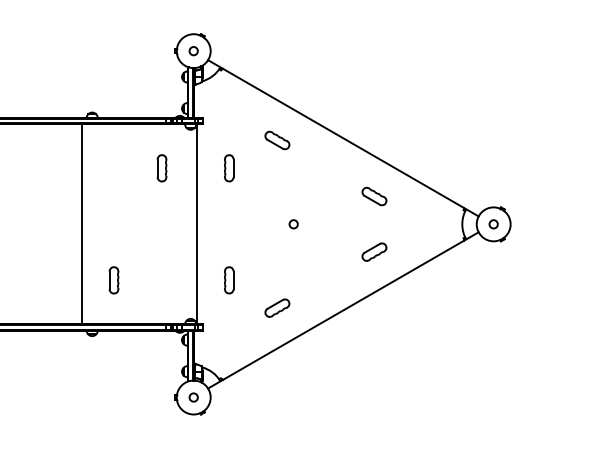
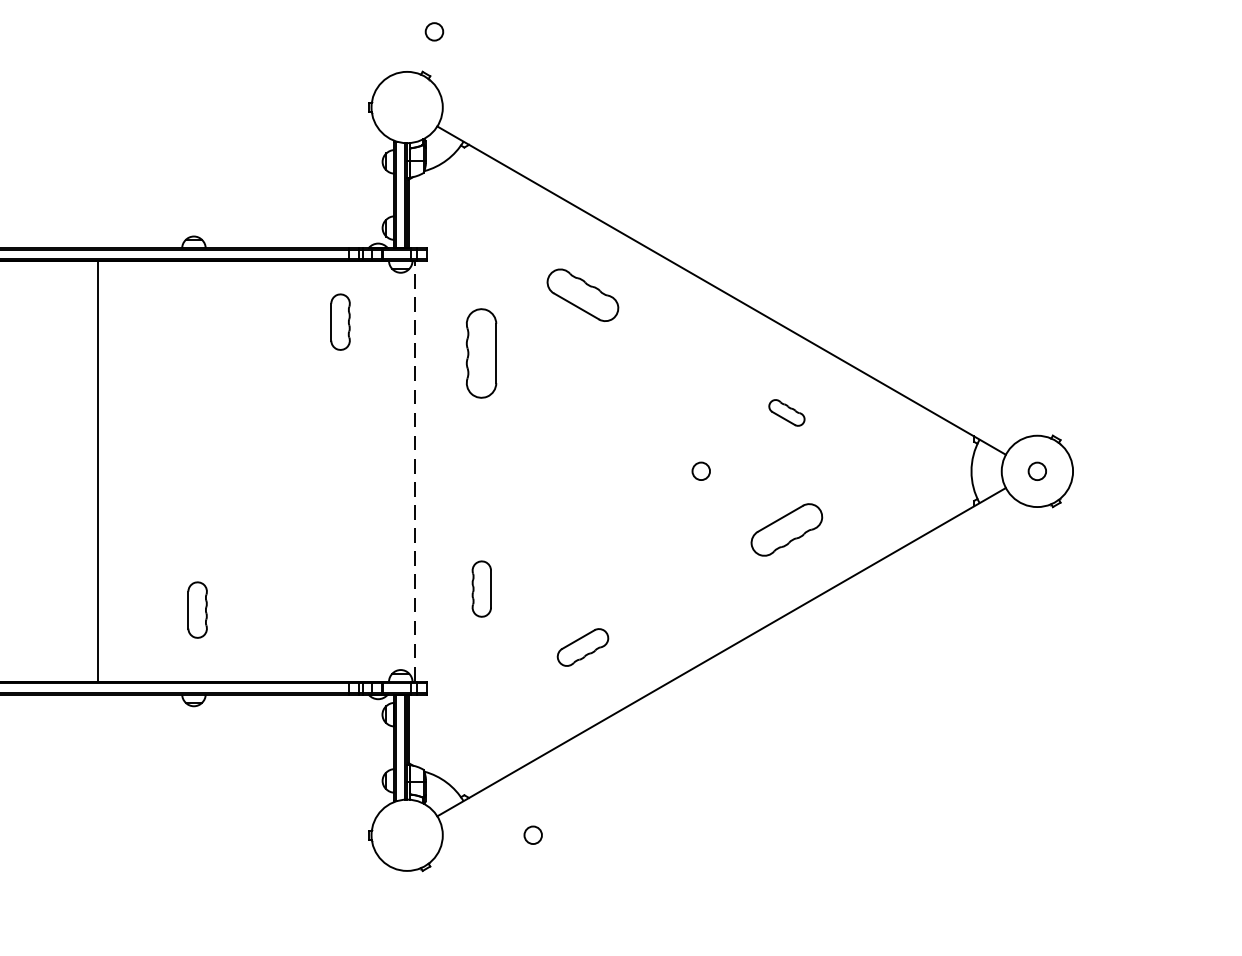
circle: (193, 51) -> (434, 32), moved
part: (277, 140) -> (583, 295), size x1.4
part: (161, 168) -> (339, 322), moved
part: (229, 168) -> (482, 354), size x1.6
part: (374, 196) -> (786, 412), size x0.7
line: (197, 223) -> (415, 469), solid -> dashed
line: (81, 224) -> (97, 471), moved
circle: (293, 224) -> (700, 471), moved
part: (374, 251) -> (786, 528), size x1.4
part: (113, 280) -> (196, 610), moved
circle: (193, 397) -> (532, 835), moved

